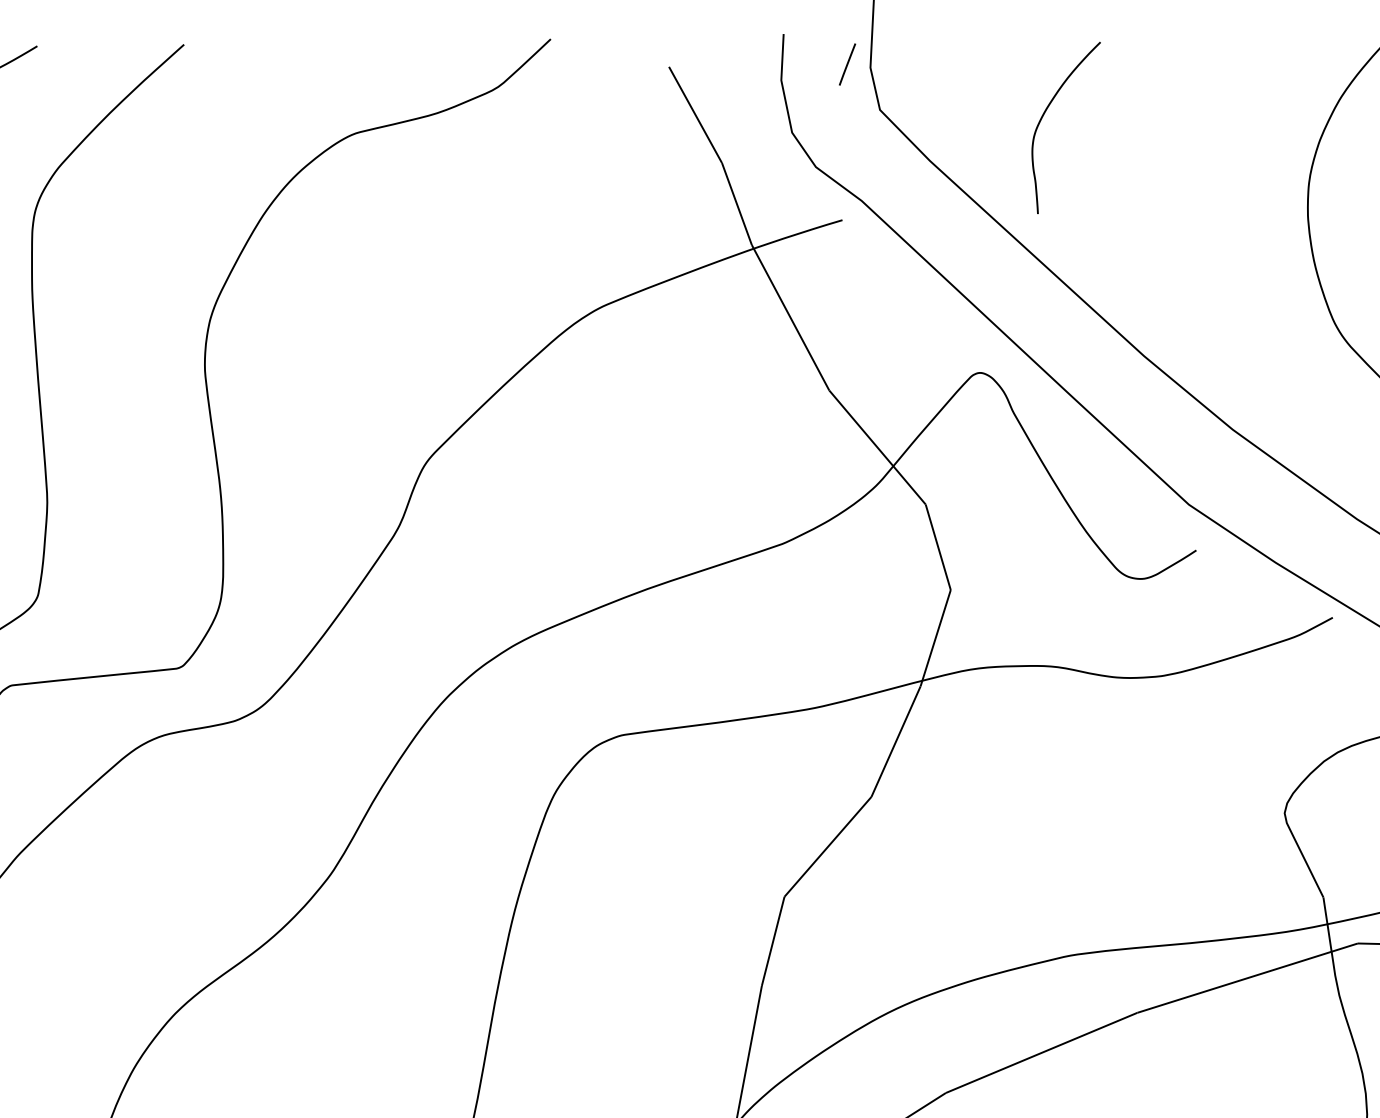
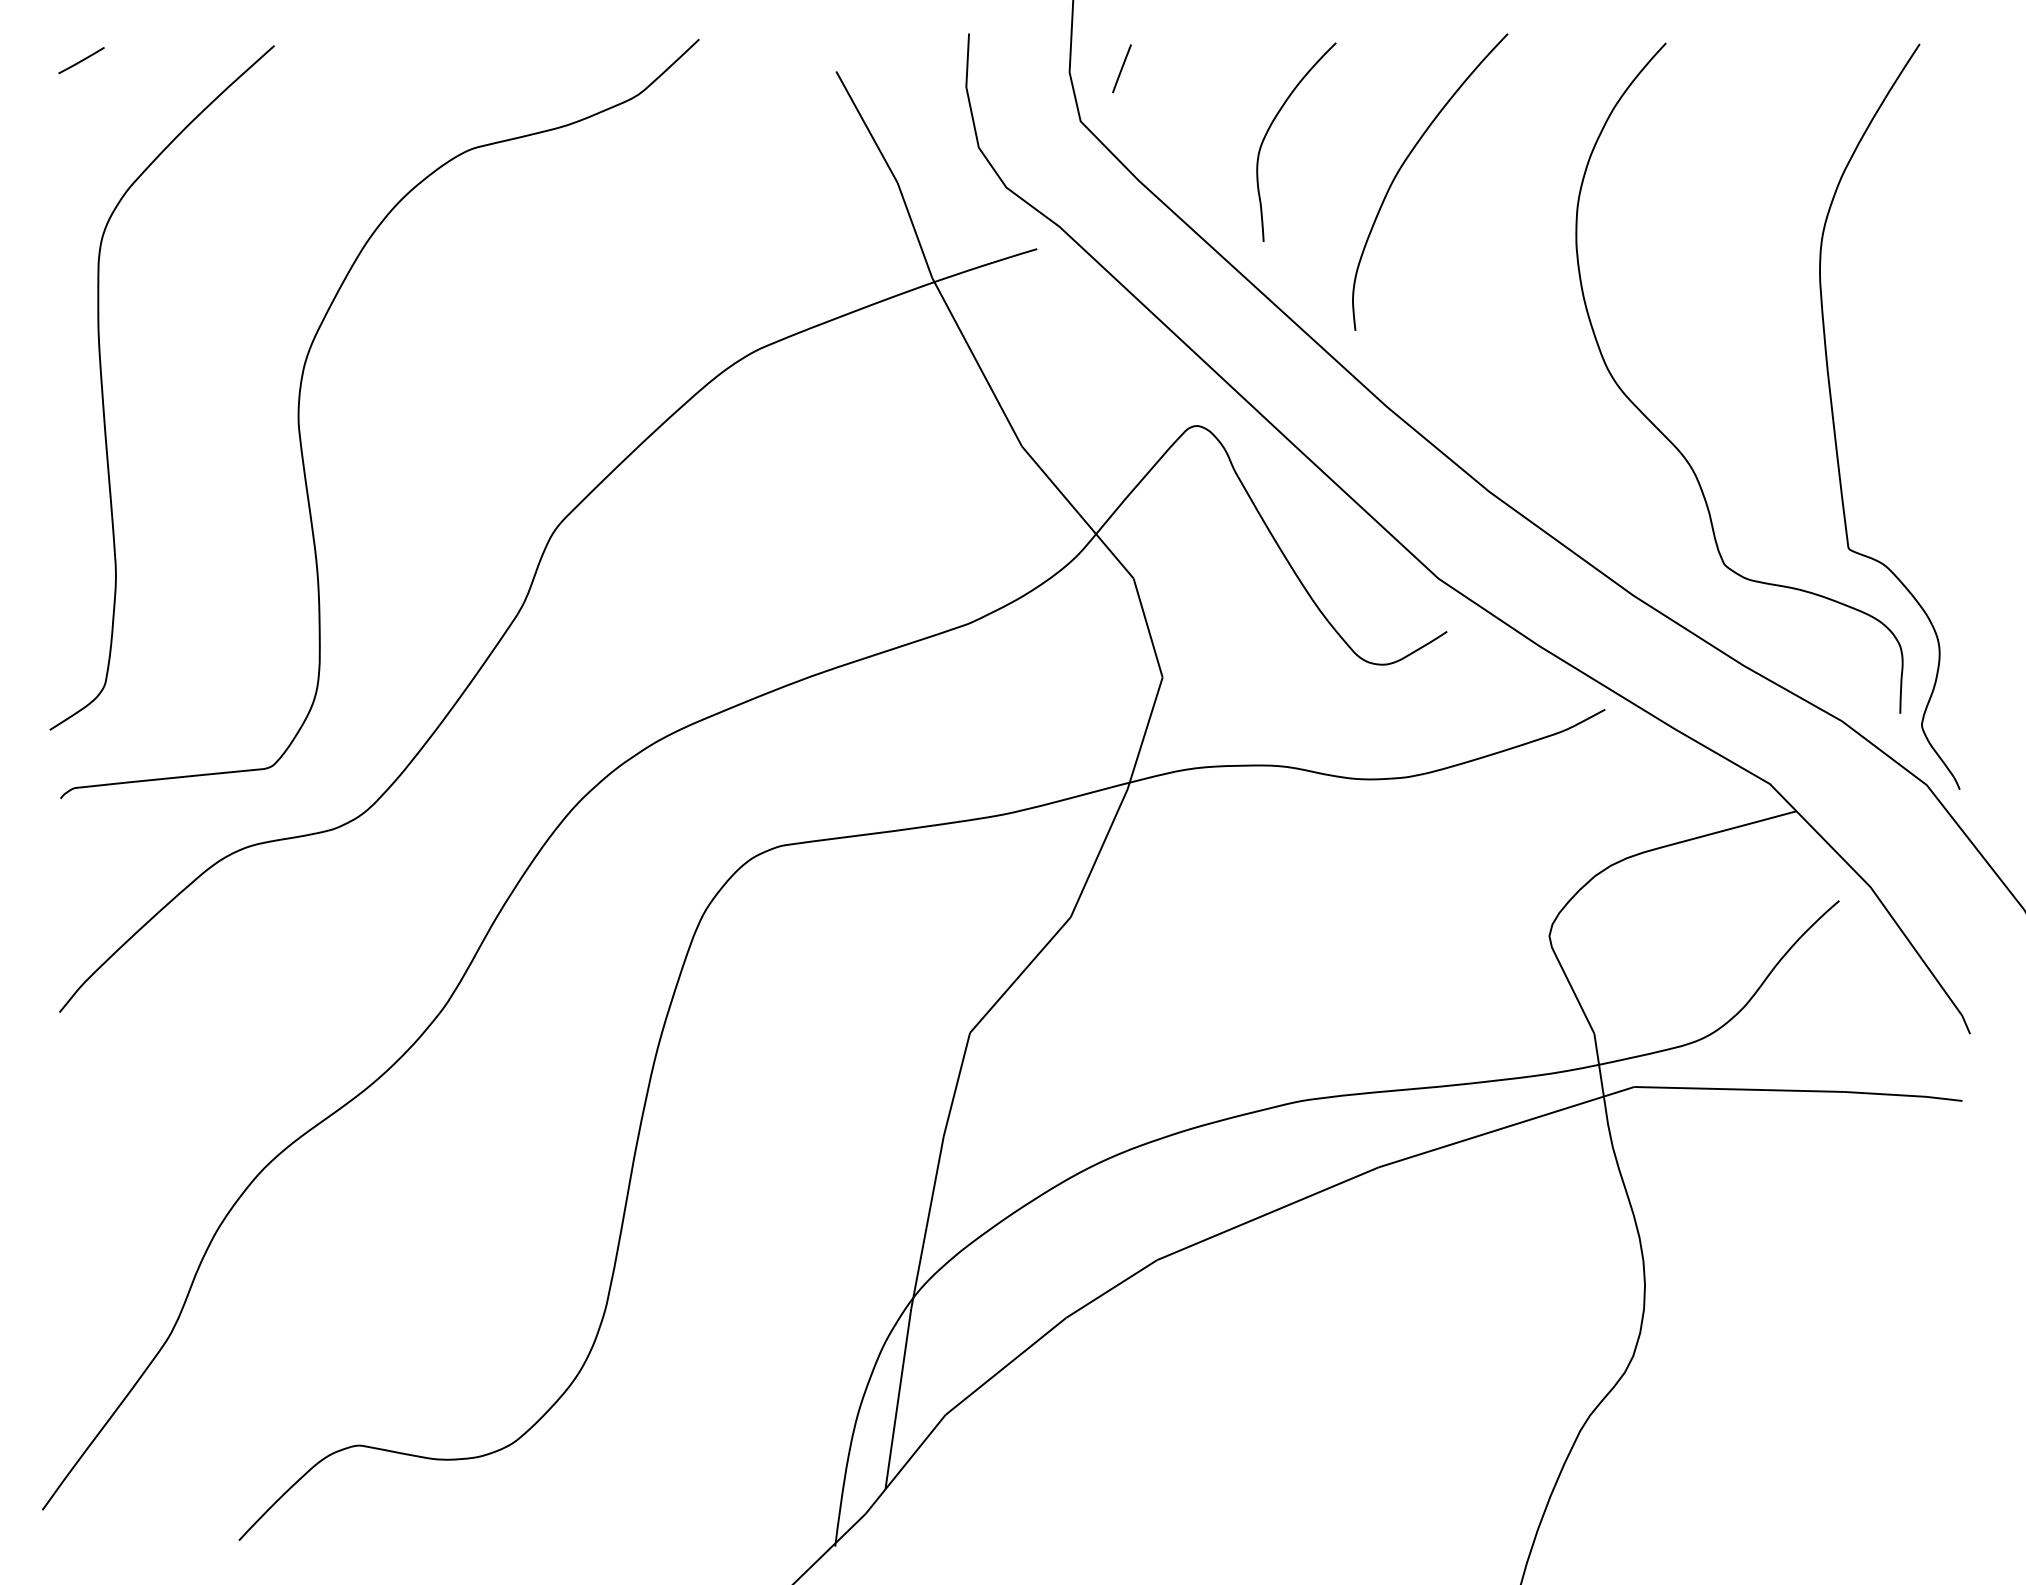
line: (847, 64) -> (1121, 68), moved
curve: (1158, 148) -> (1403, 165), added

